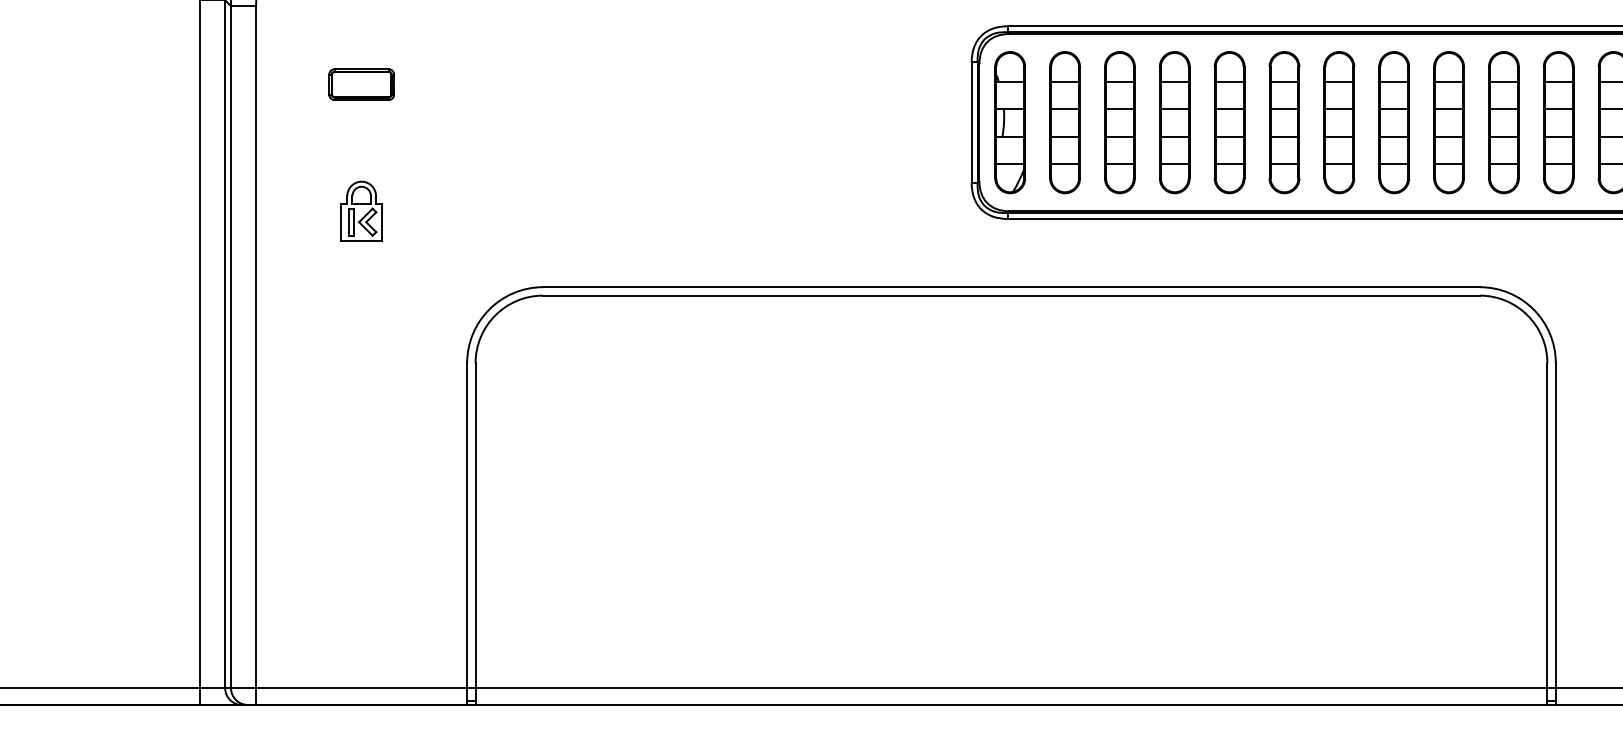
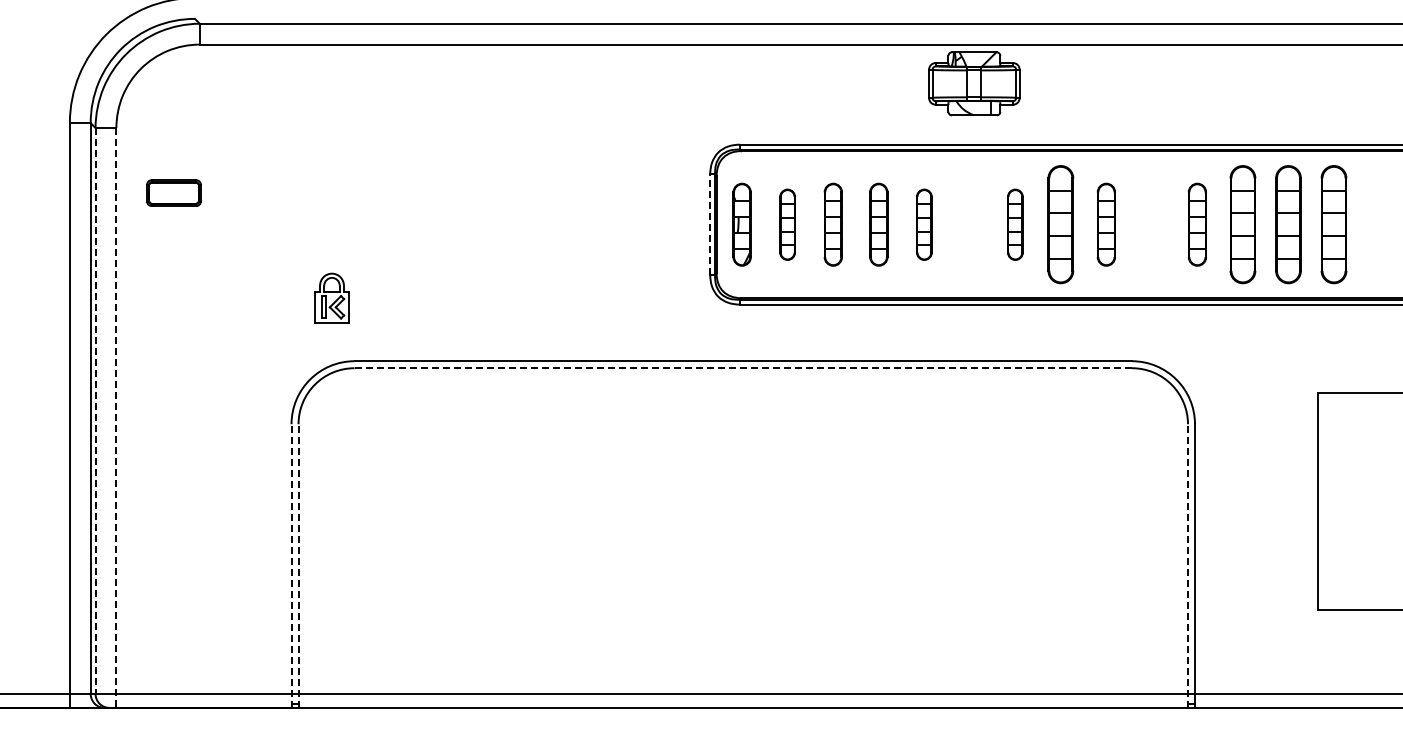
part: (361, 83) -> (173, 192), moved
line: (972, 122) -> (710, 224), solid -> dashed
part: (1009, 122) -> (741, 224), size x0.7
part: (1064, 122) -> (787, 224), size x0.6
part: (1120, 122) -> (833, 224), size x0.7
part: (1174, 122) -> (878, 224), size x0.7
part: (1229, 122) -> (924, 224), size x0.6
part: (1284, 122) -> (969, 224), removed
part: (1339, 122) -> (1015, 224), size x0.6
part: (1449, 122) -> (1106, 224), size x0.7
part: (1503, 122) -> (1151, 224), removed
part: (1558, 122) -> (1197, 224), size x0.7
part: (361, 210) -> (331, 297), moved
line: (1011, 295) -> (743, 368), solid -> dashed
line: (230, 346) -> (95, 410), solid -> dashed
line: (256, 355) -> (116, 417), solid -> dashed
line: (467, 534) -> (291, 566), solid -> dashed
line: (475, 534) -> (298, 566), solid -> dashed
line: (1546, 534) -> (1187, 566), solid -> dashed

